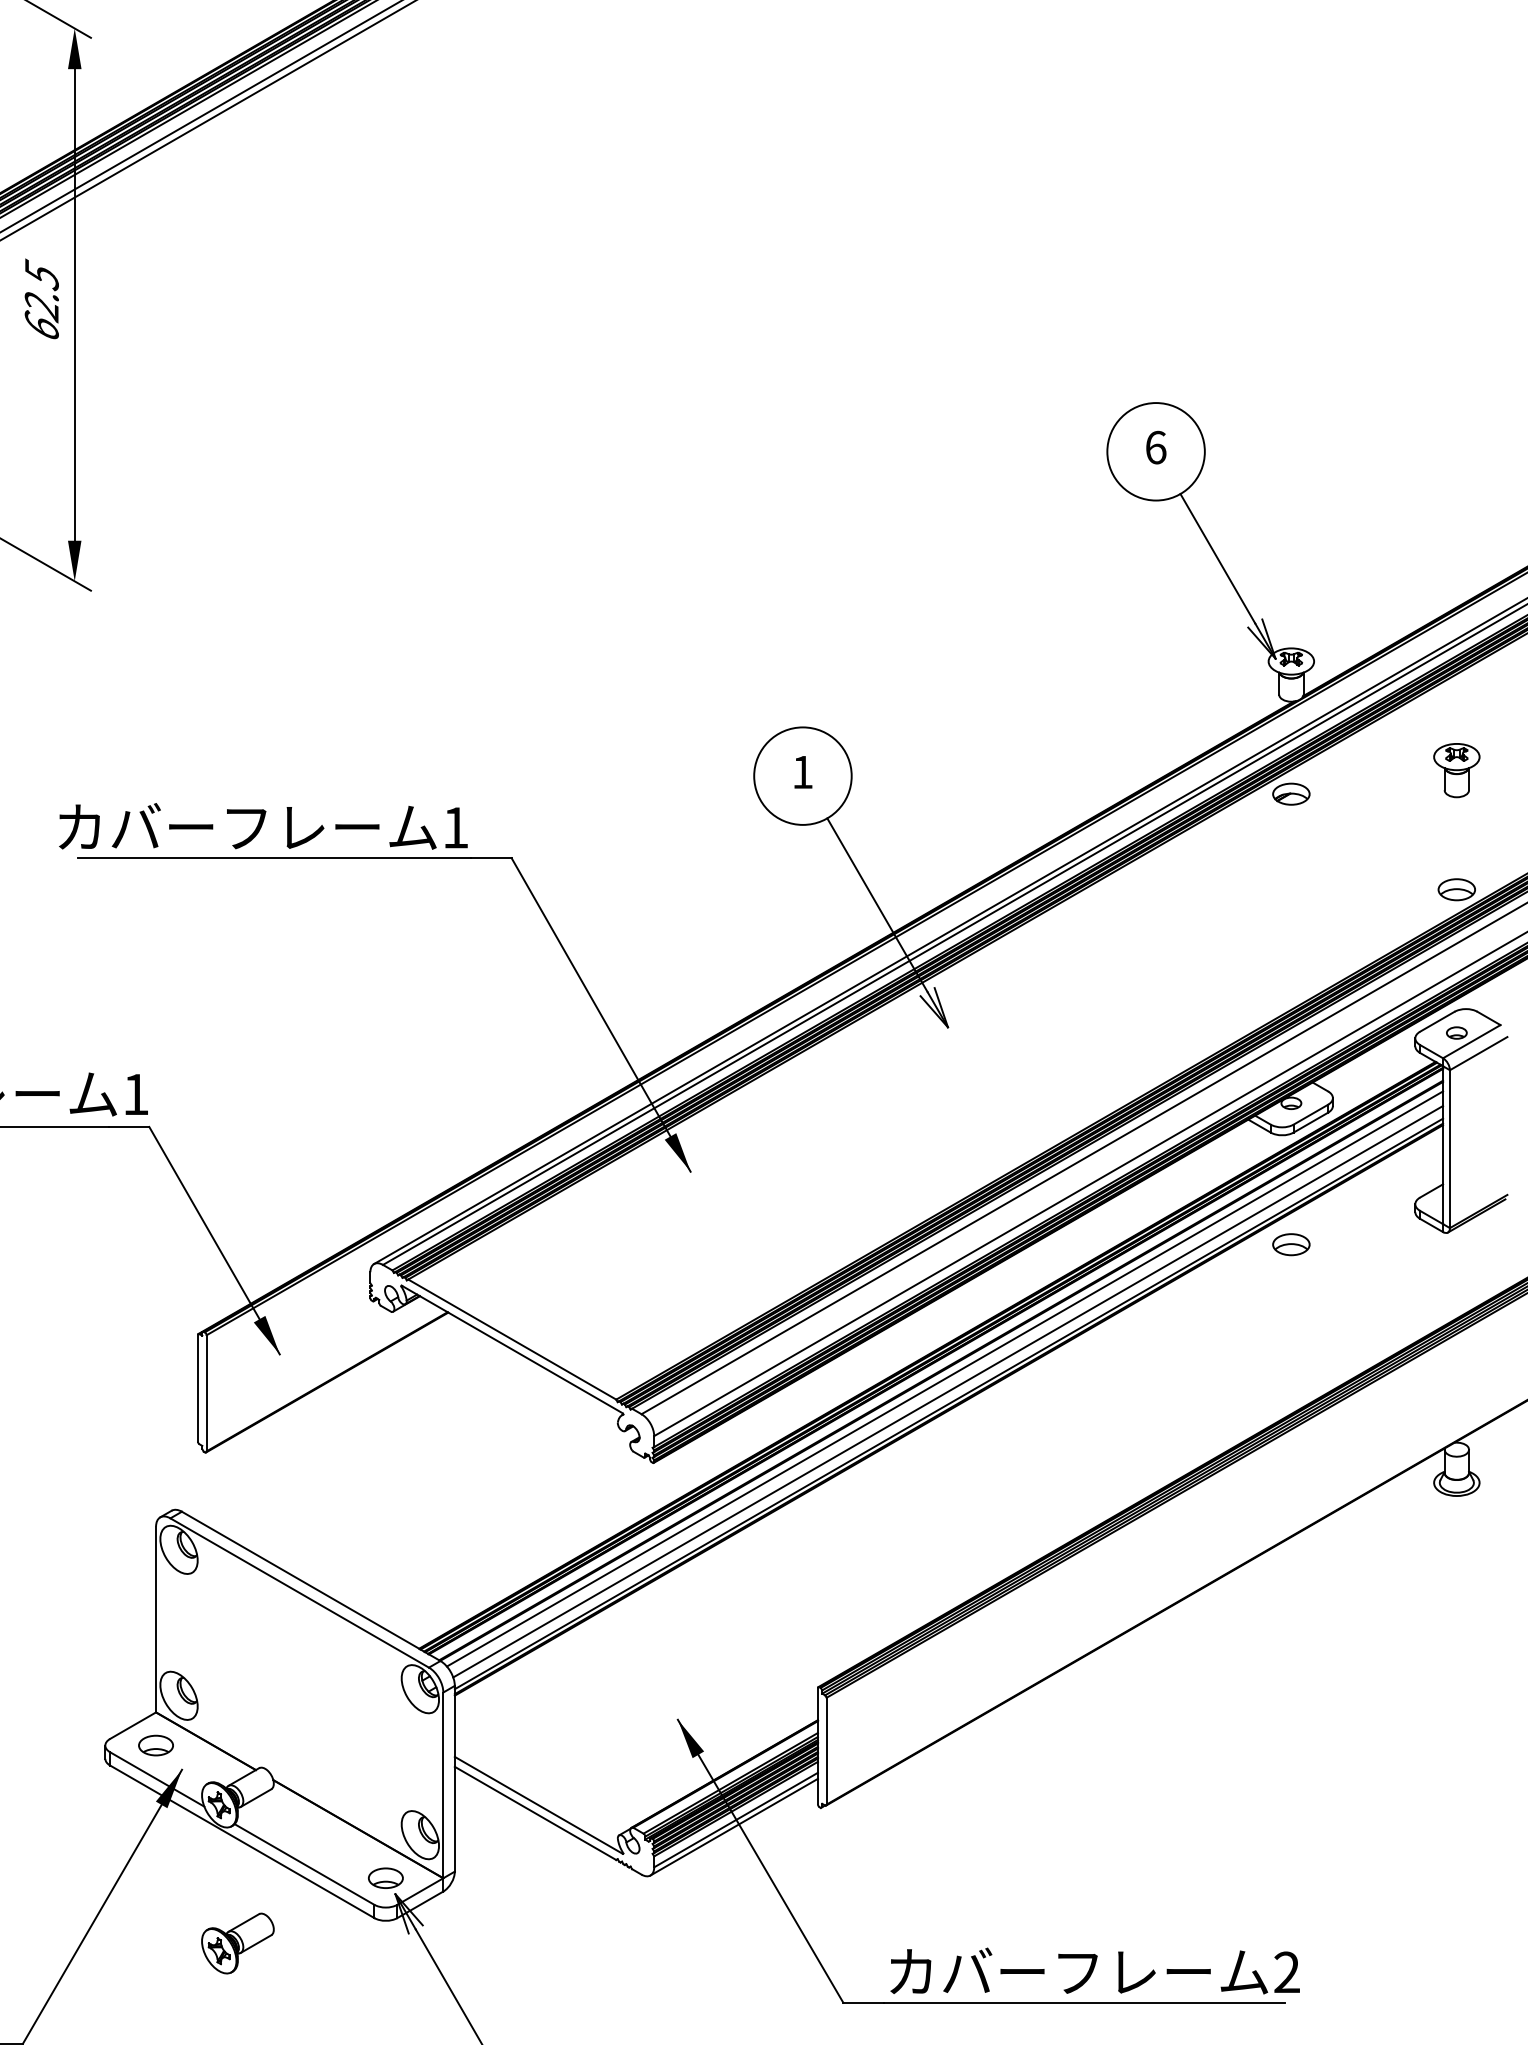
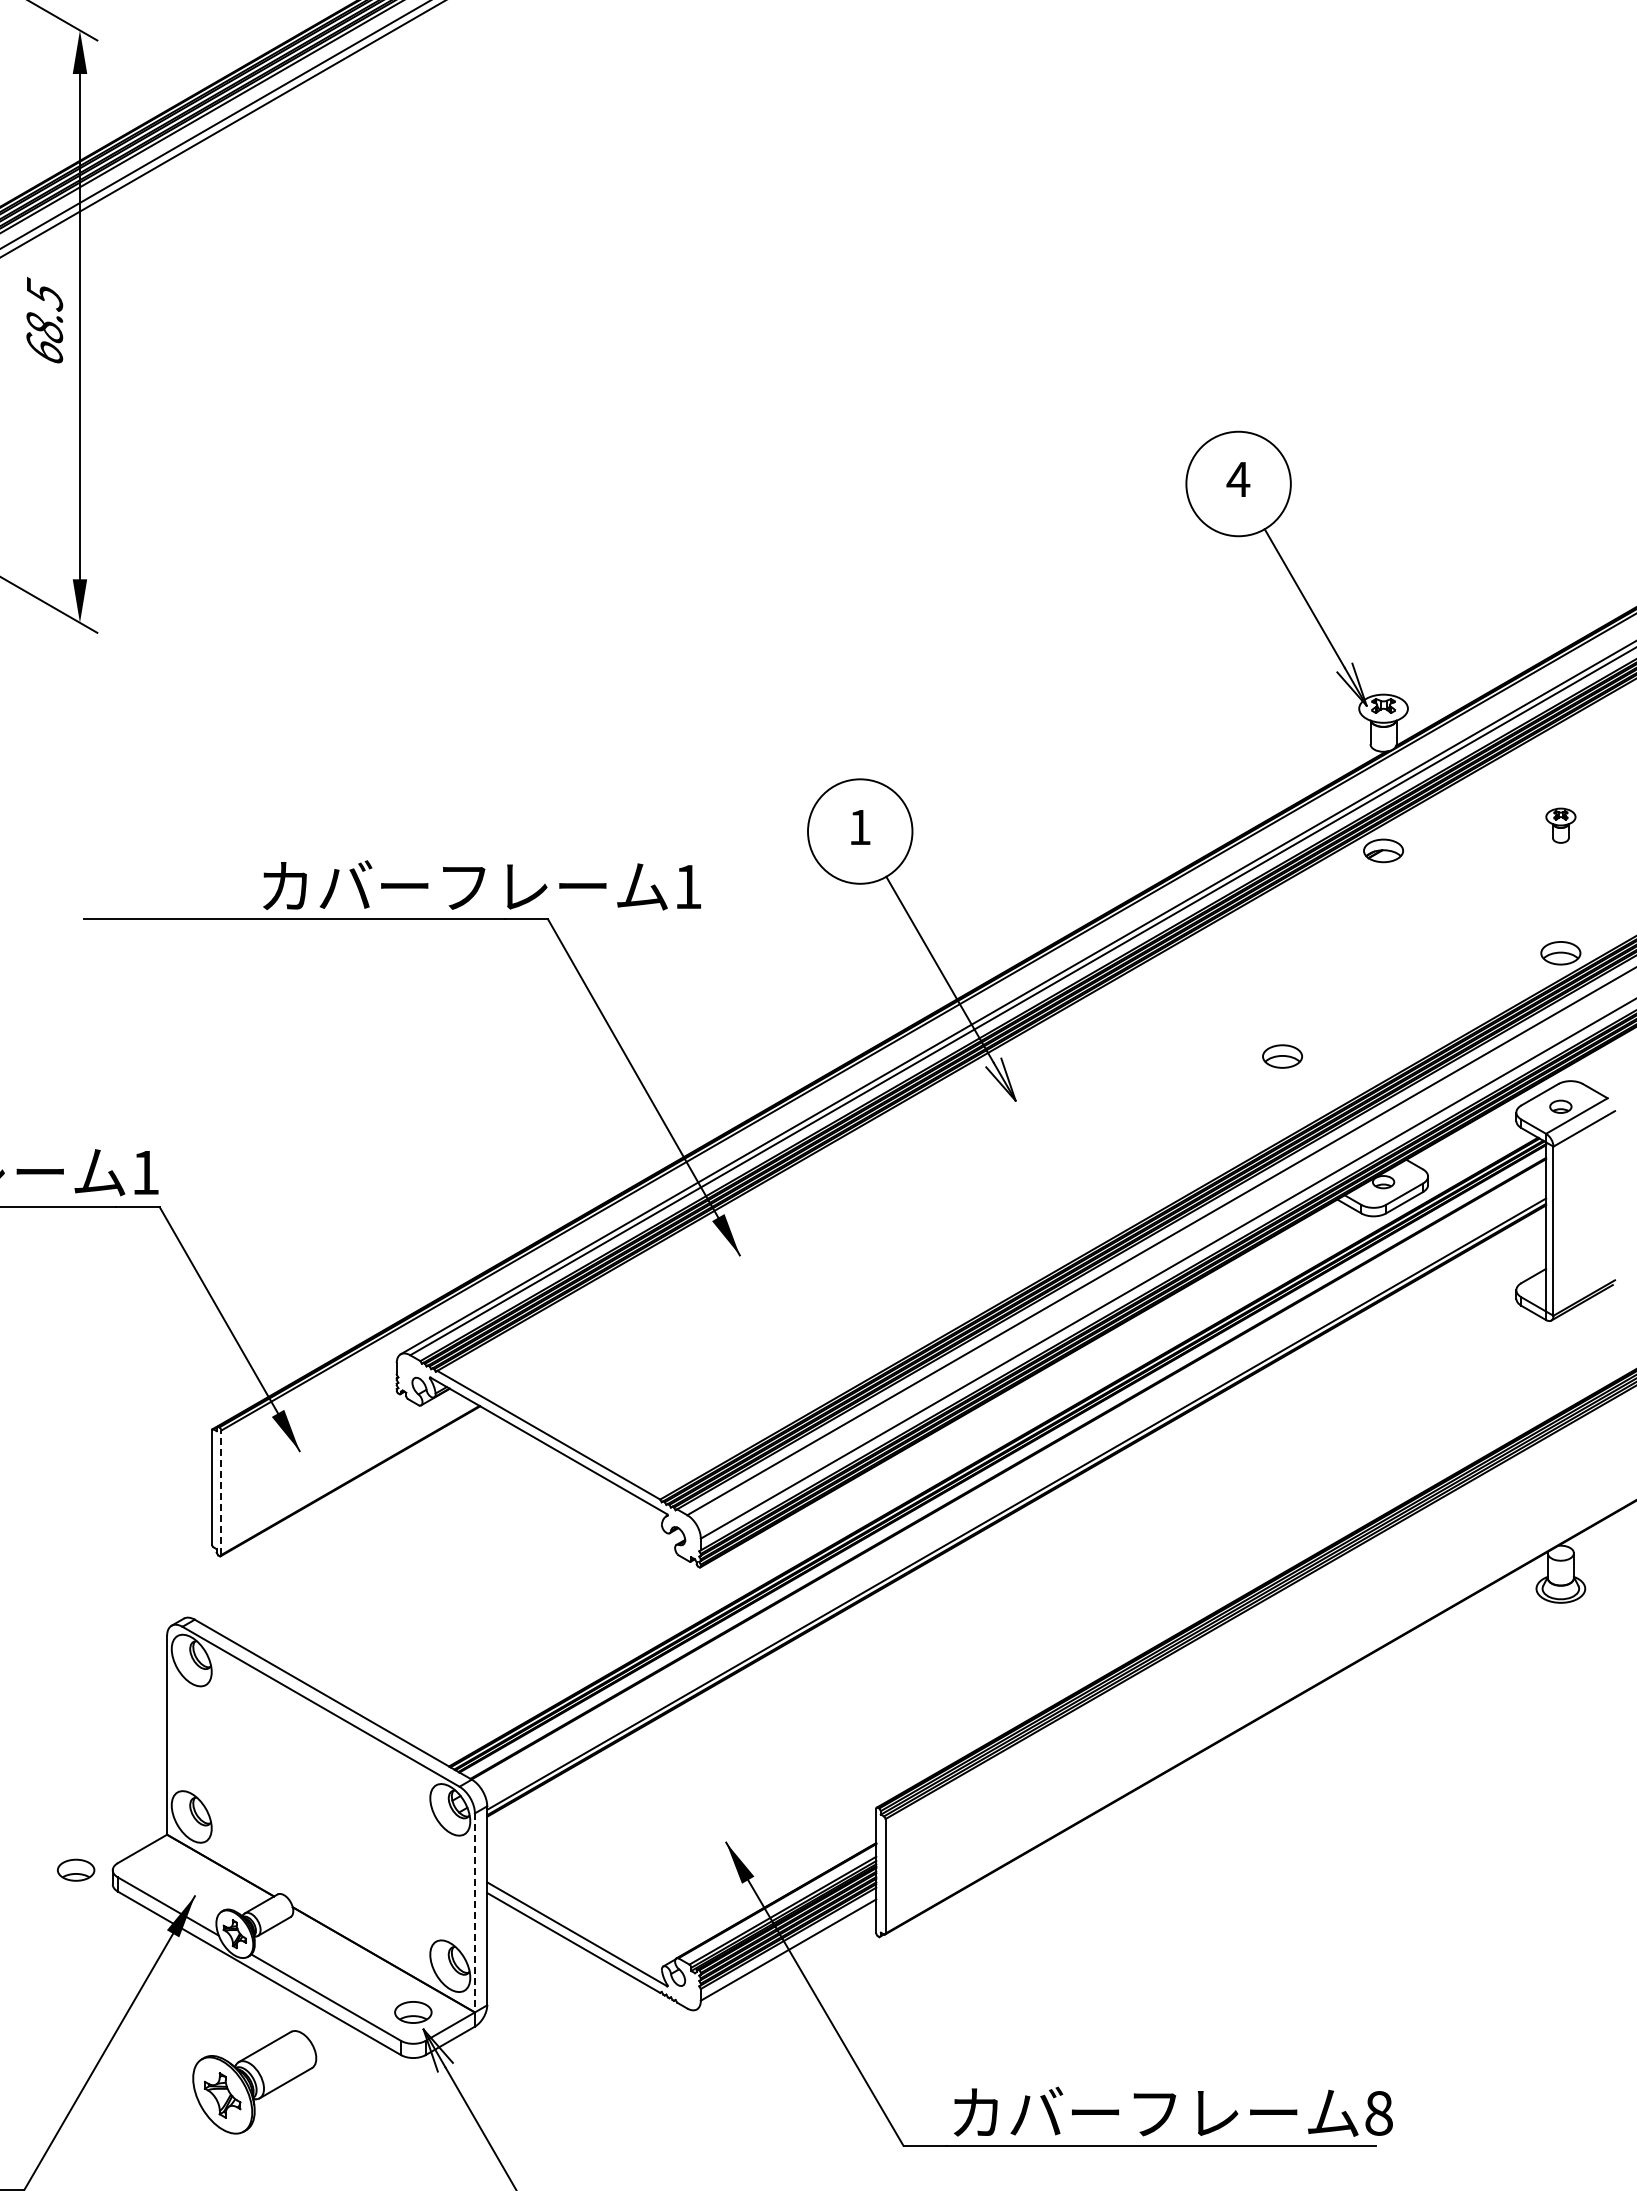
text: (41, 307) -> (44, 329), 62.5 -> 68.5
text: (1155, 447) -> (1238, 479), 6 -> 4
part: (1456, 770) -> (1560, 825), size x0.6
text: (262, 826) -> (481, 885), moved
part: (1291, 1244) -> (1282, 1056), moved
line: (945, 1379) -> (1012, 1477), removed
line: (947, 1391) -> (1015, 1490), removed
line: (206, 1393) -> (221, 1492), solid -> dashed
part: (156, 1744) -> (76, 1869), moved
line: (442, 1785) -> (474, 1912), solid -> dashed
line: (734, 1827) -> (786, 1957), removed
part: (237, 1943) -> (254, 2082), size x1.6
text: (1286, 1971) -> (1378, 2112), 2 -> 8

